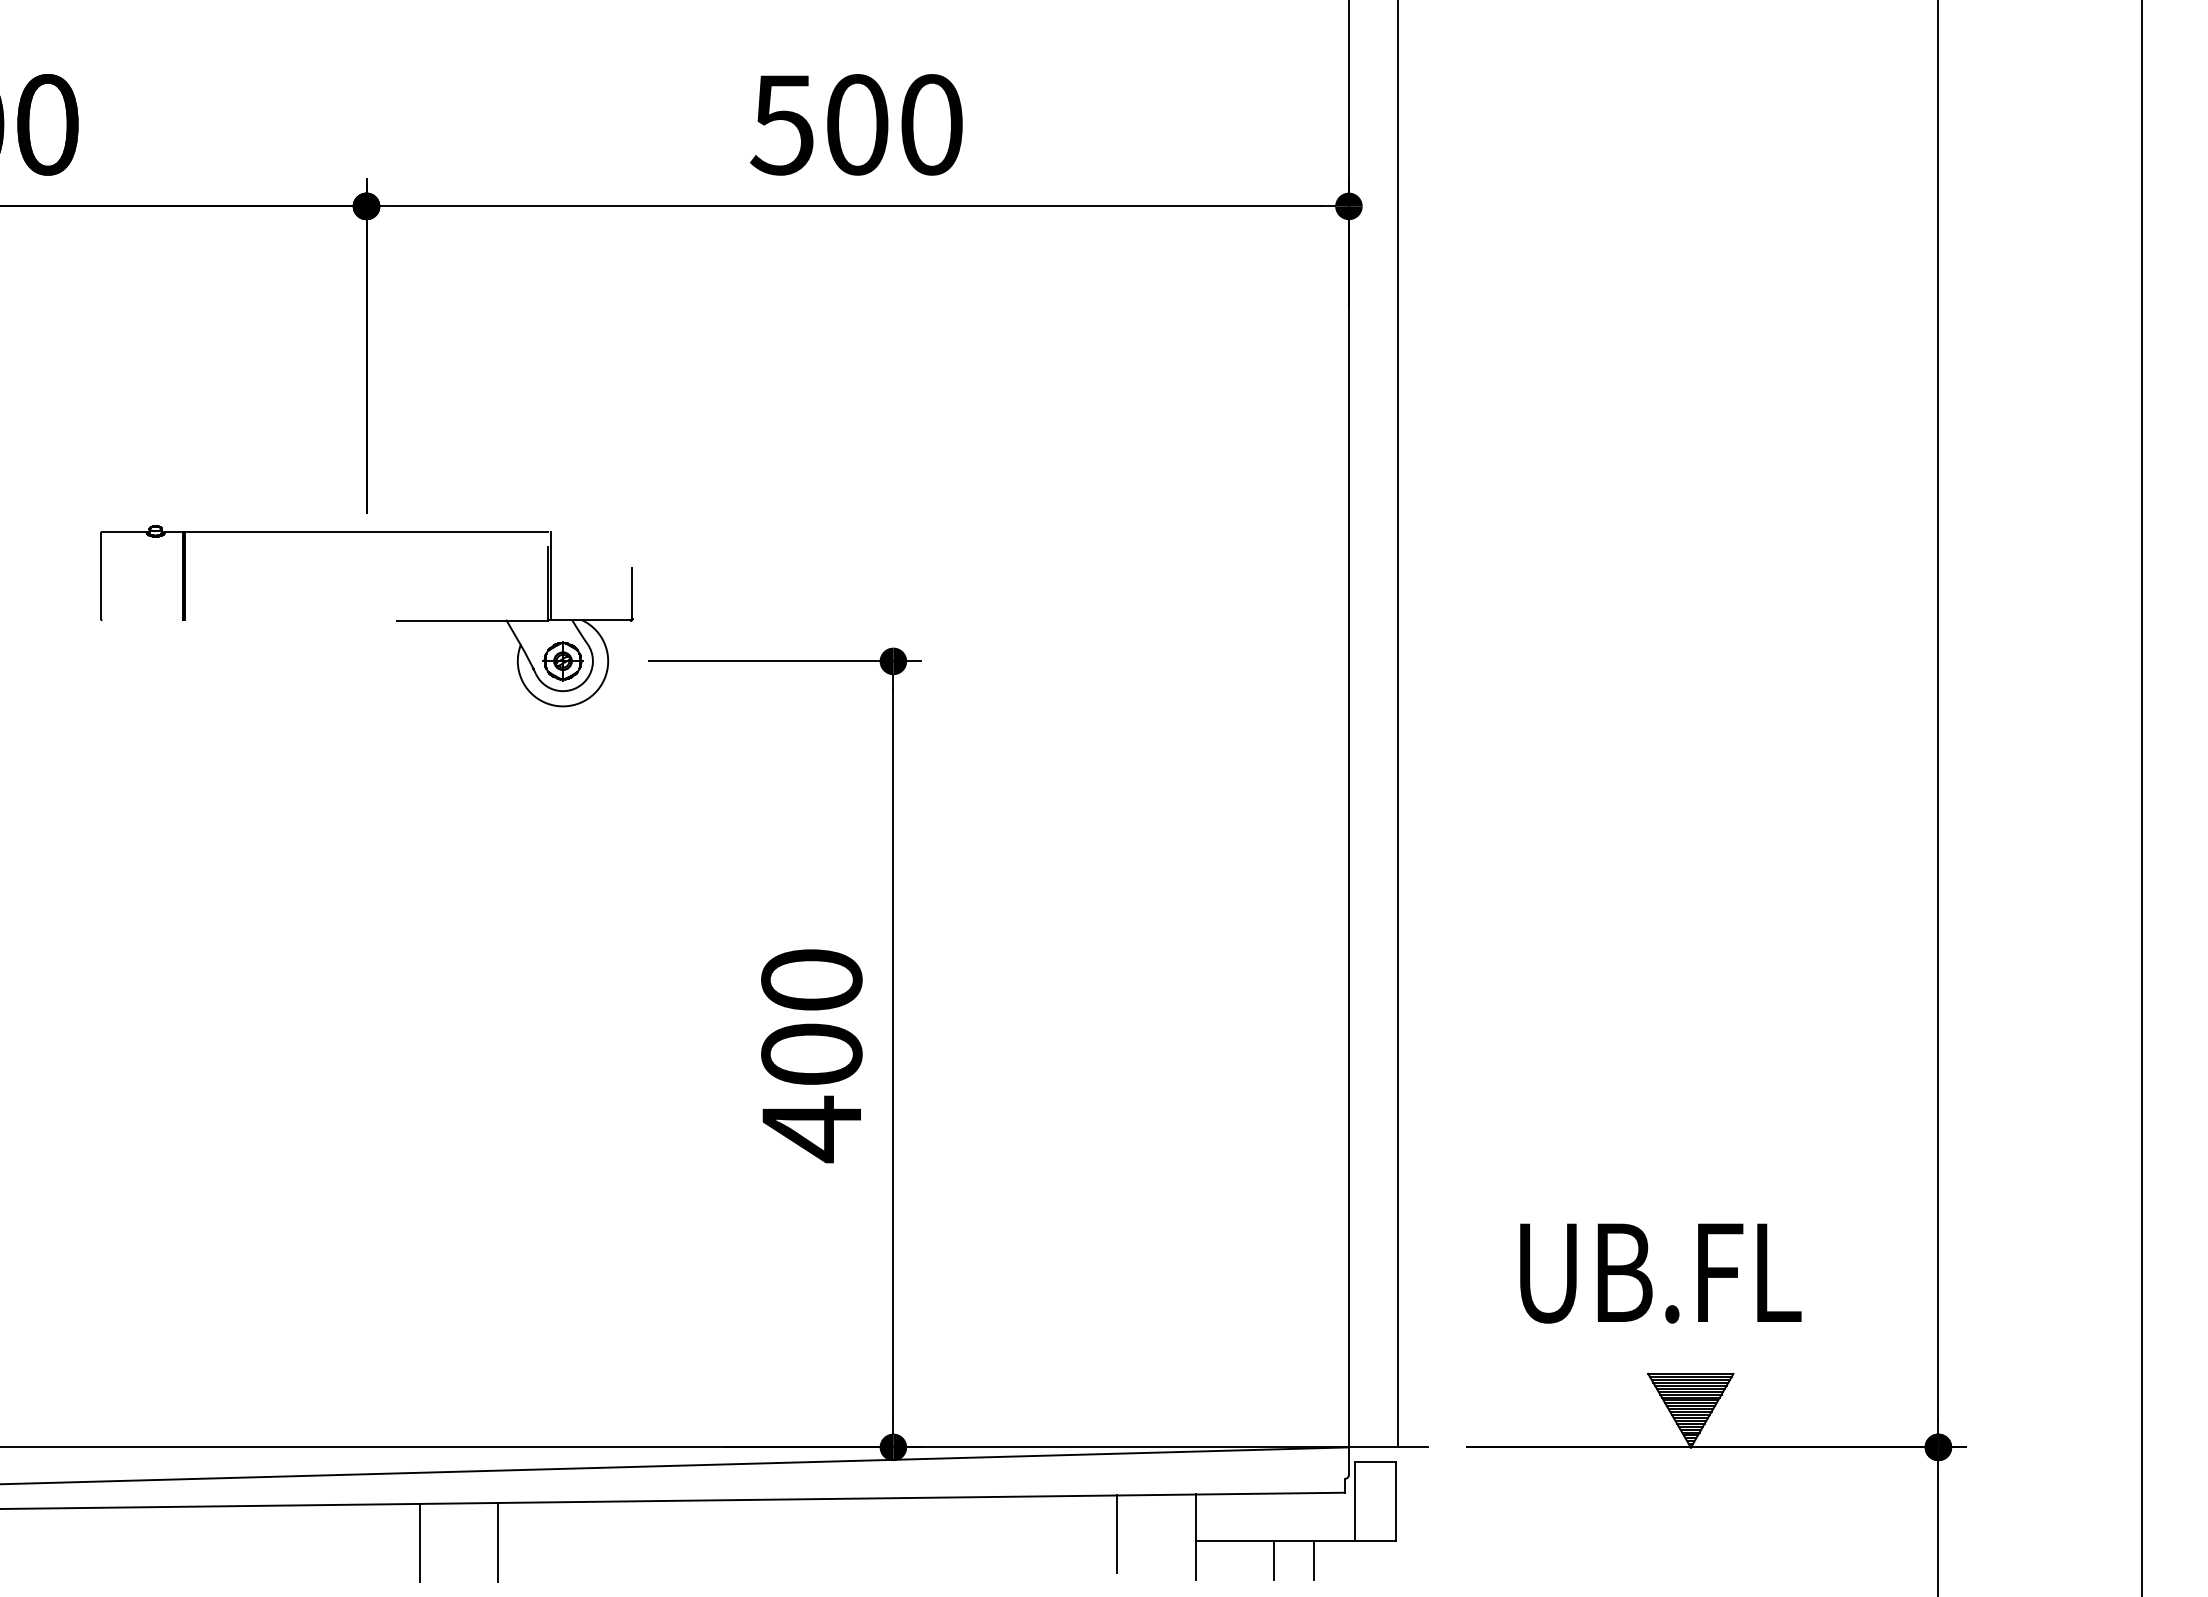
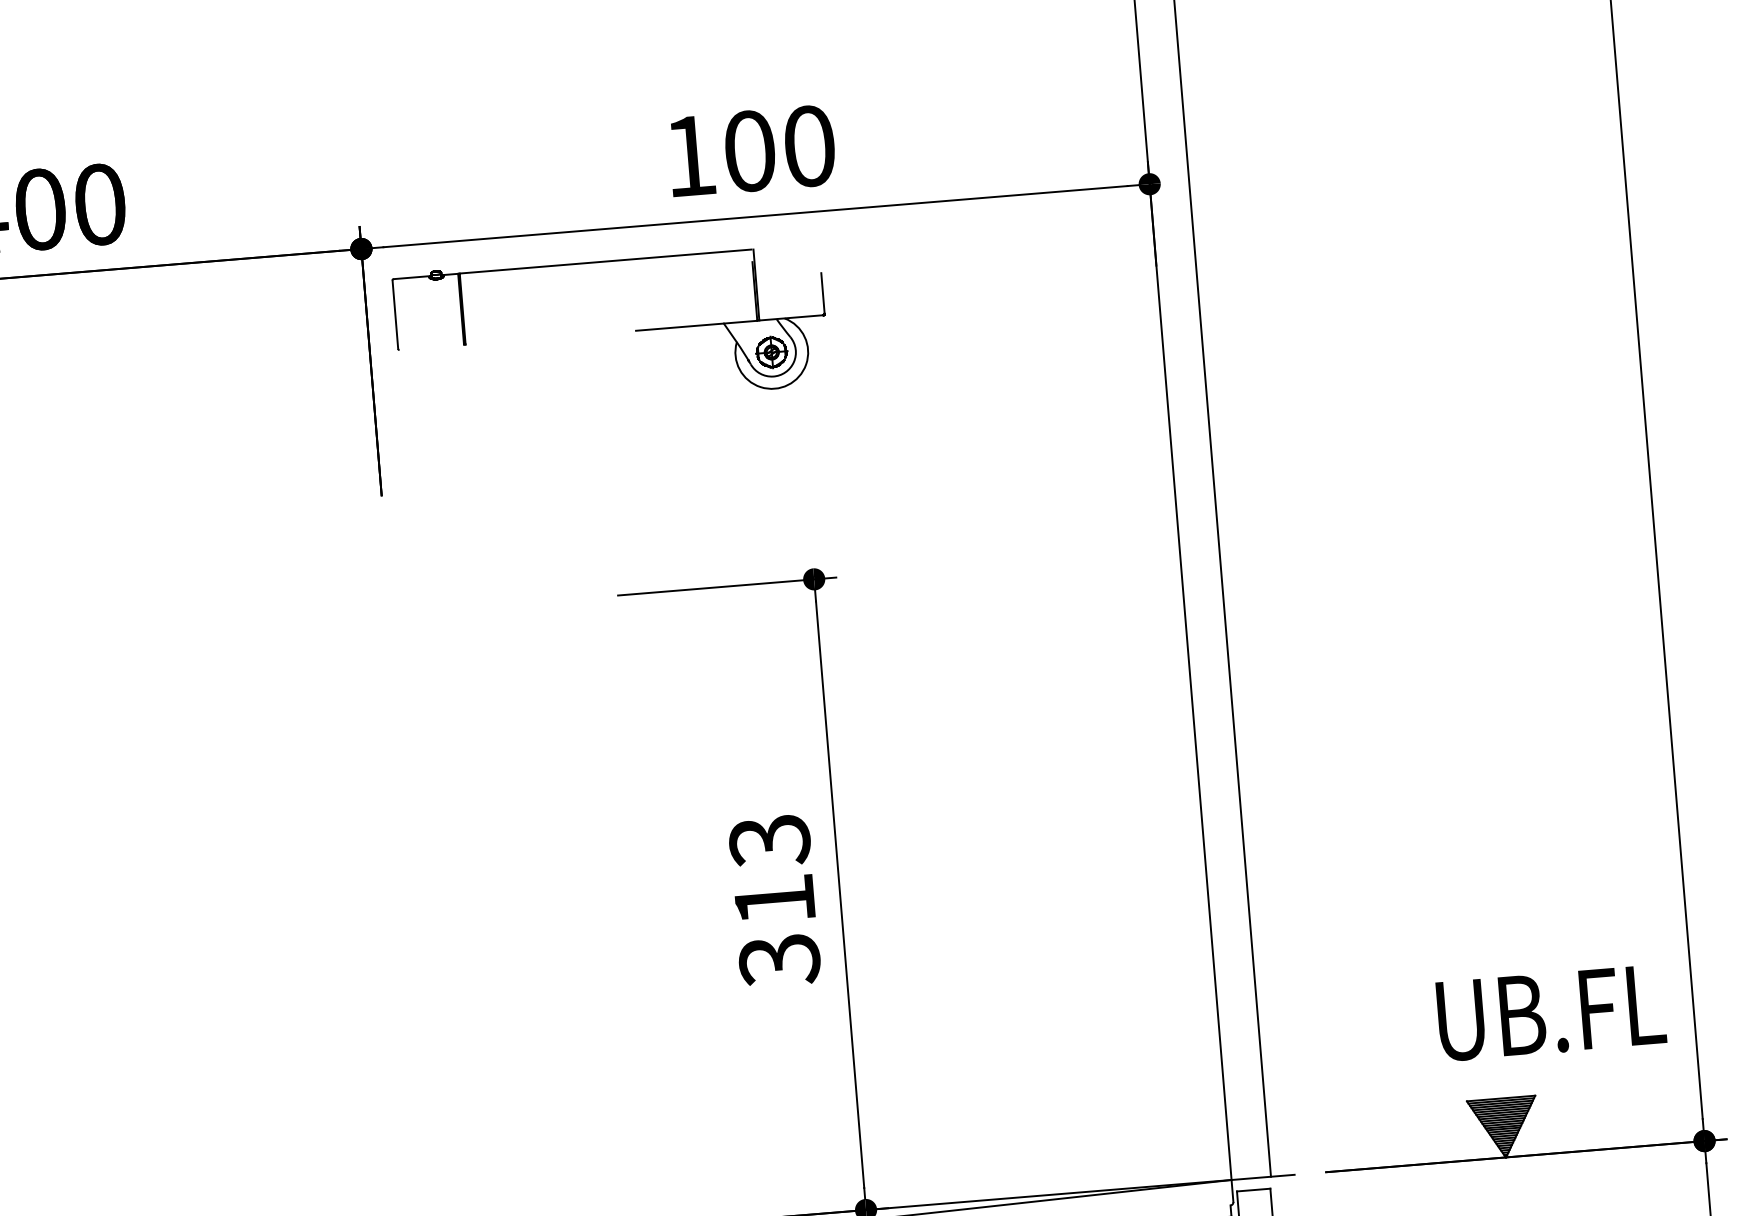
text: (781, 125) -> (689, 156), 500 -> 100
part: (396, 620) -> (635, 330), moved
text: (811, 1056) -> (774, 901), 400 -> 313
text: (1660, 1273) -> (1551, 1013), moved

